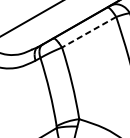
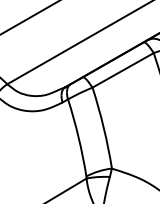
line: (88, 32) -> (122, 70), dashed -> solid

